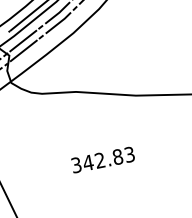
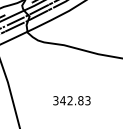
text: (102, 159) -> (71, 100), moved

